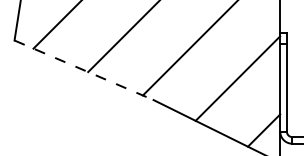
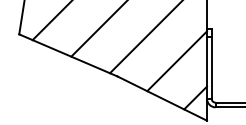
line: (84, 70) -> (68, 55), dashed -> solid

